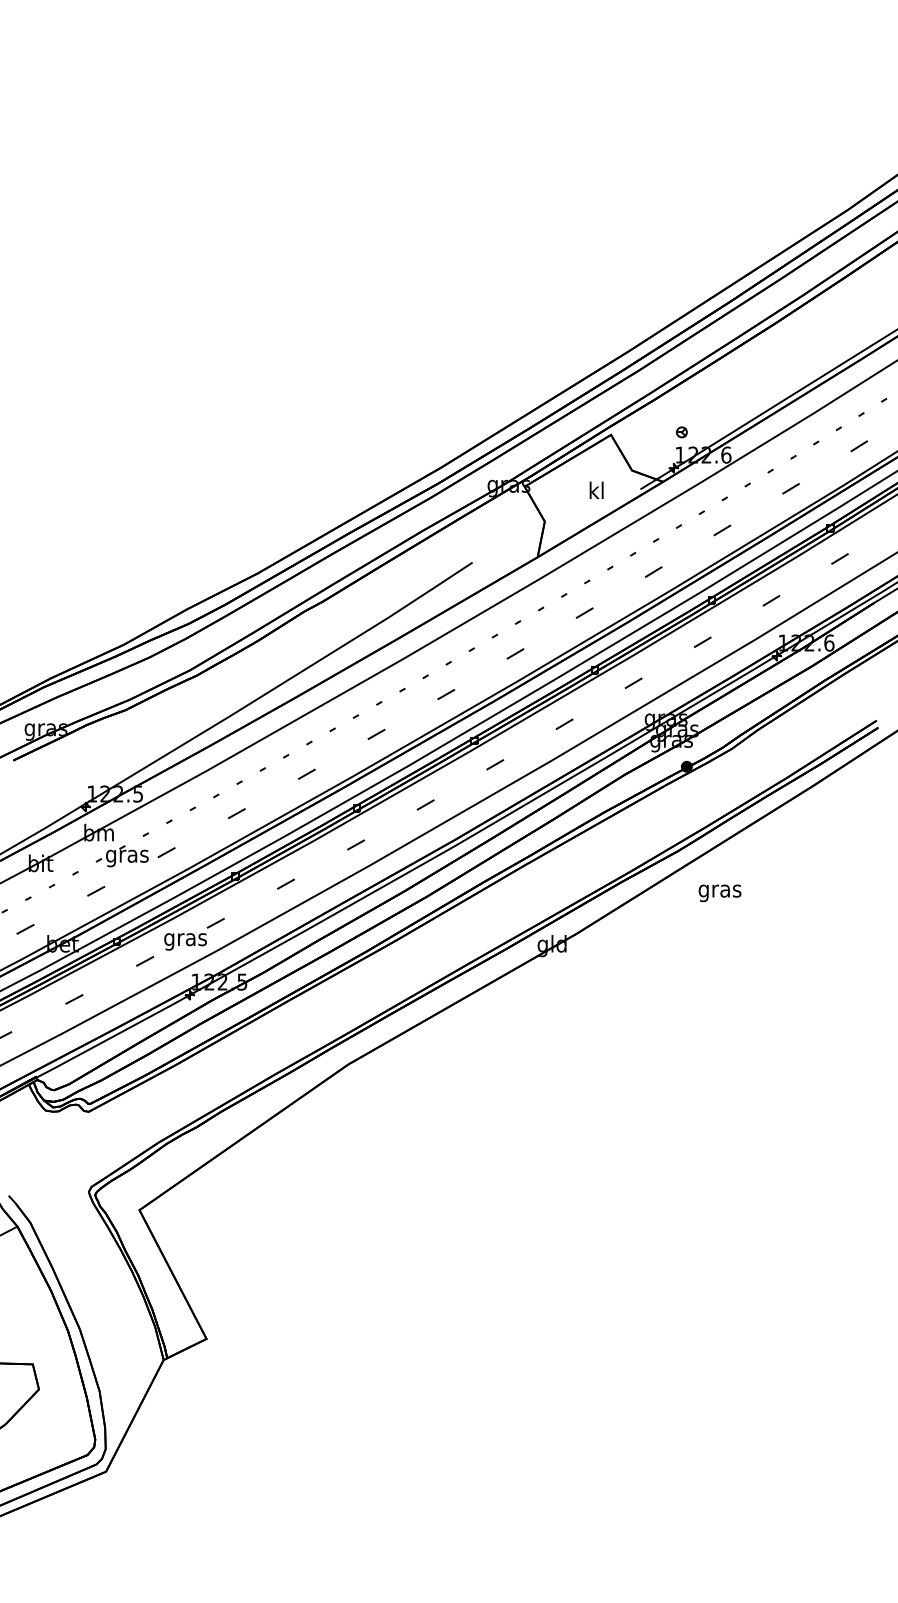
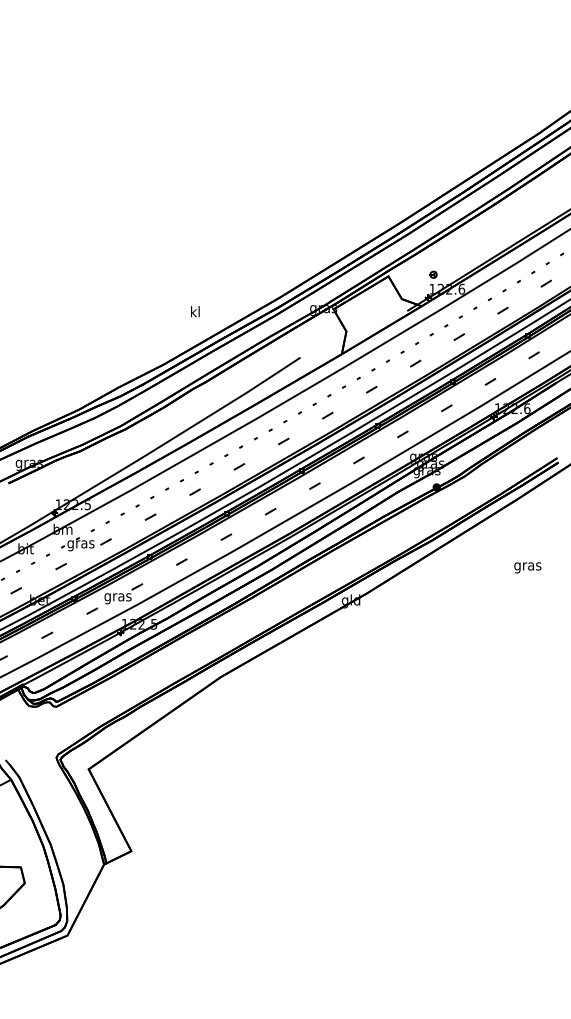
text: (596, 490) -> (195, 311), moved
text: (719, 892) -> (527, 567), moved

